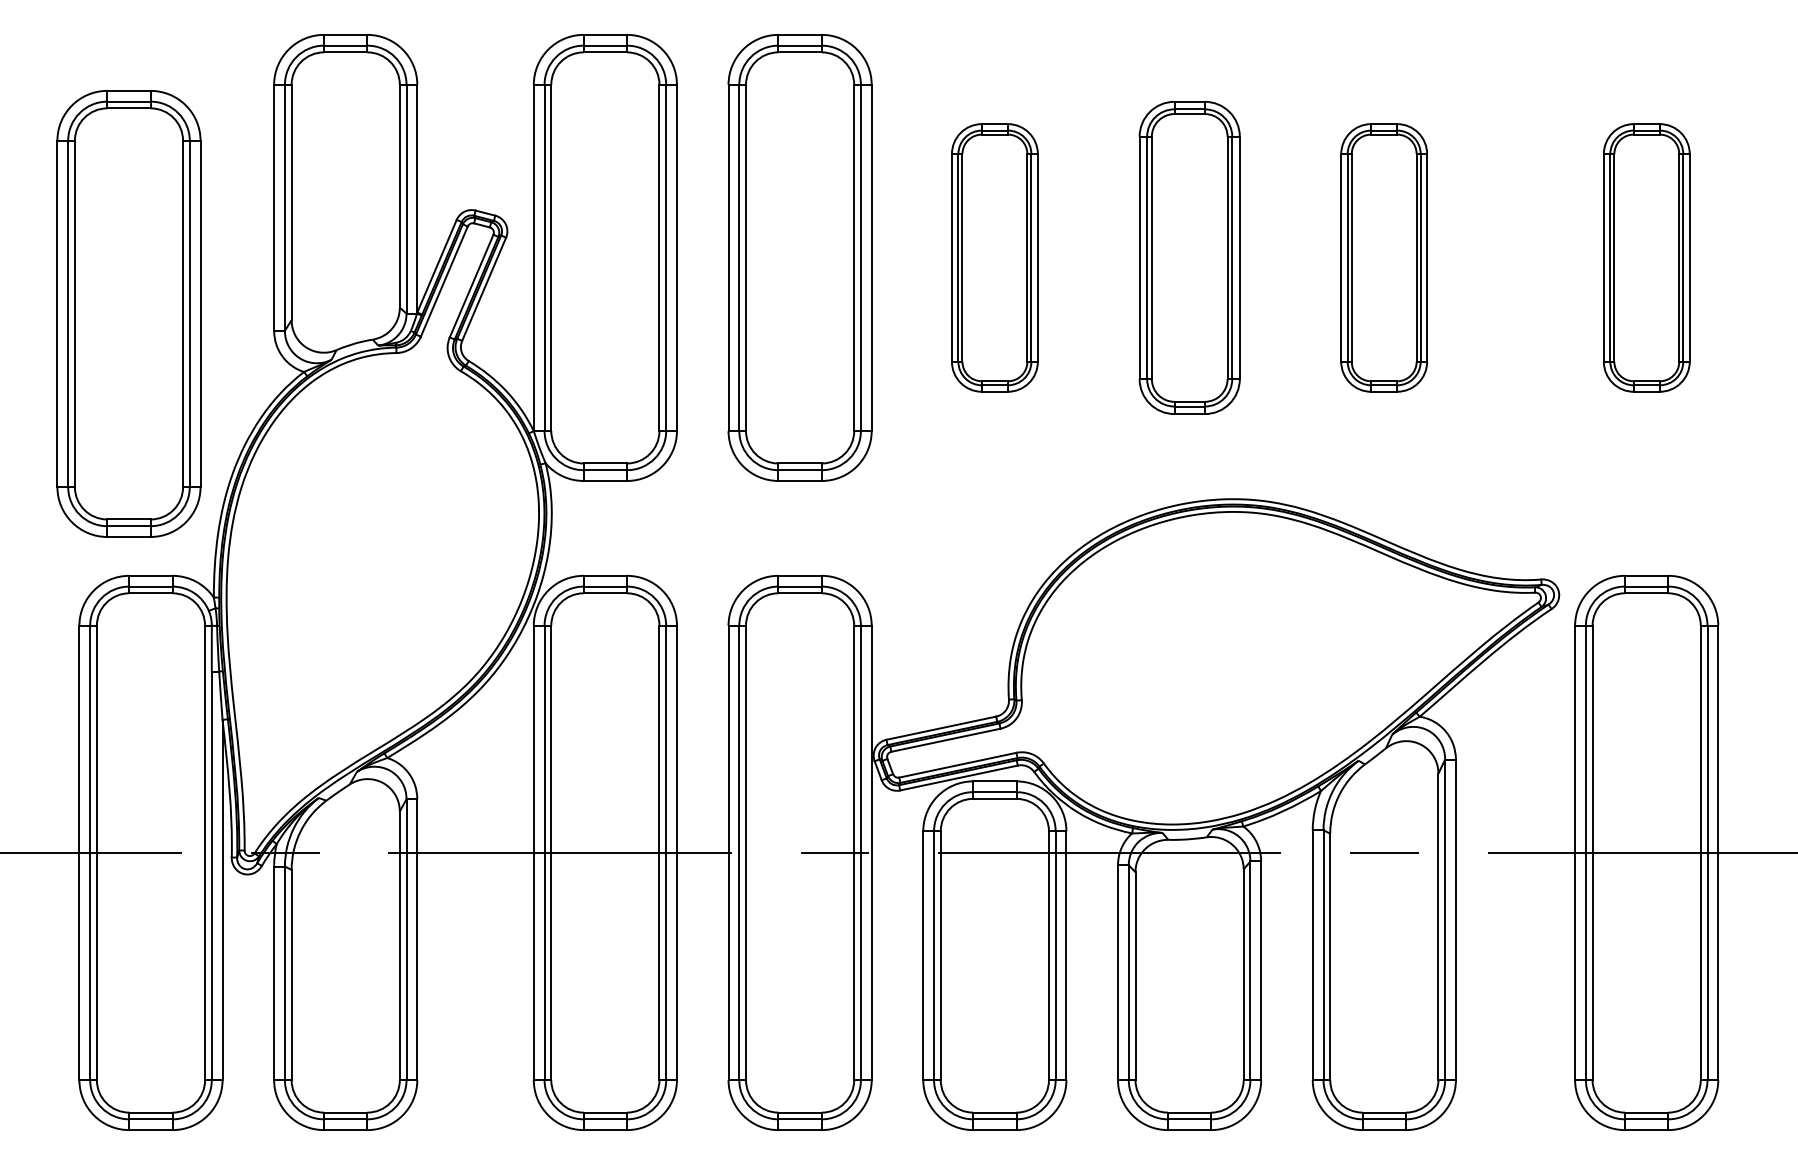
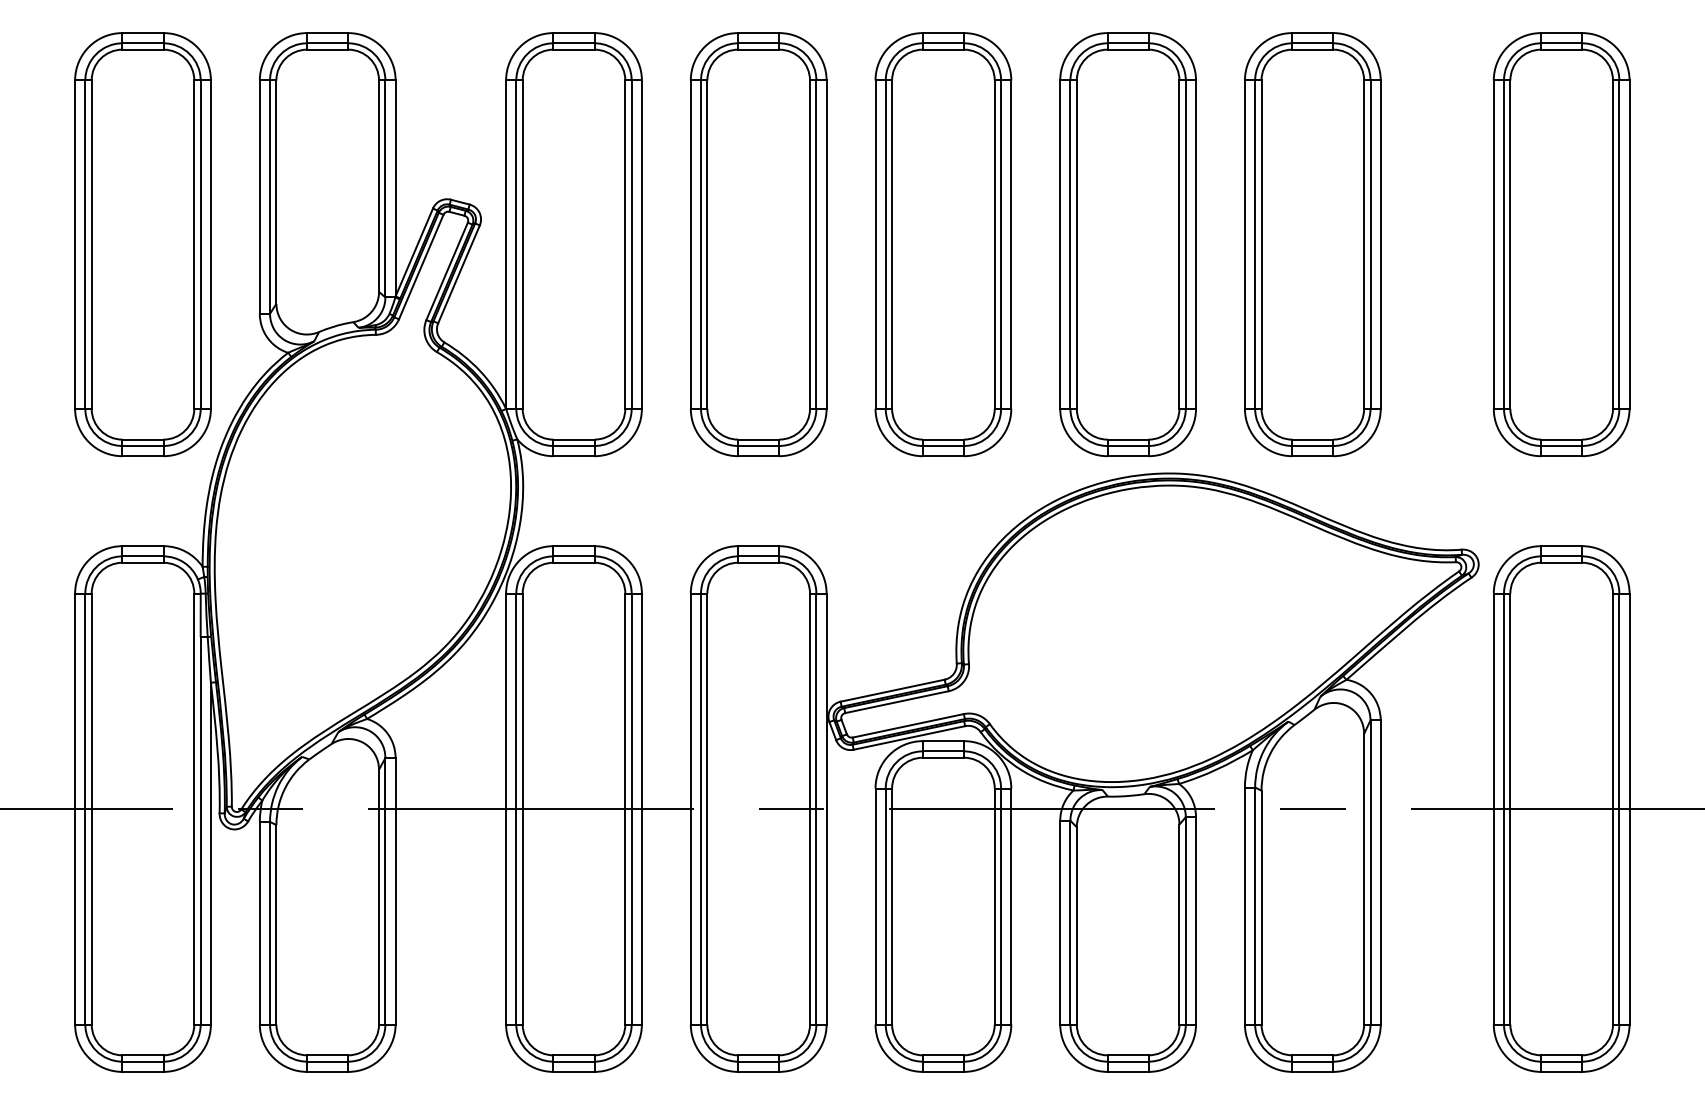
part: (994, 257) -> (943, 244), size x1.67
part: (1189, 257) -> (1128, 244), size x1.43
part: (1383, 257) -> (1312, 244), size x1.67
part: (1646, 257) -> (1561, 244), size x1.67
part: (128, 313) -> (142, 244), moved

